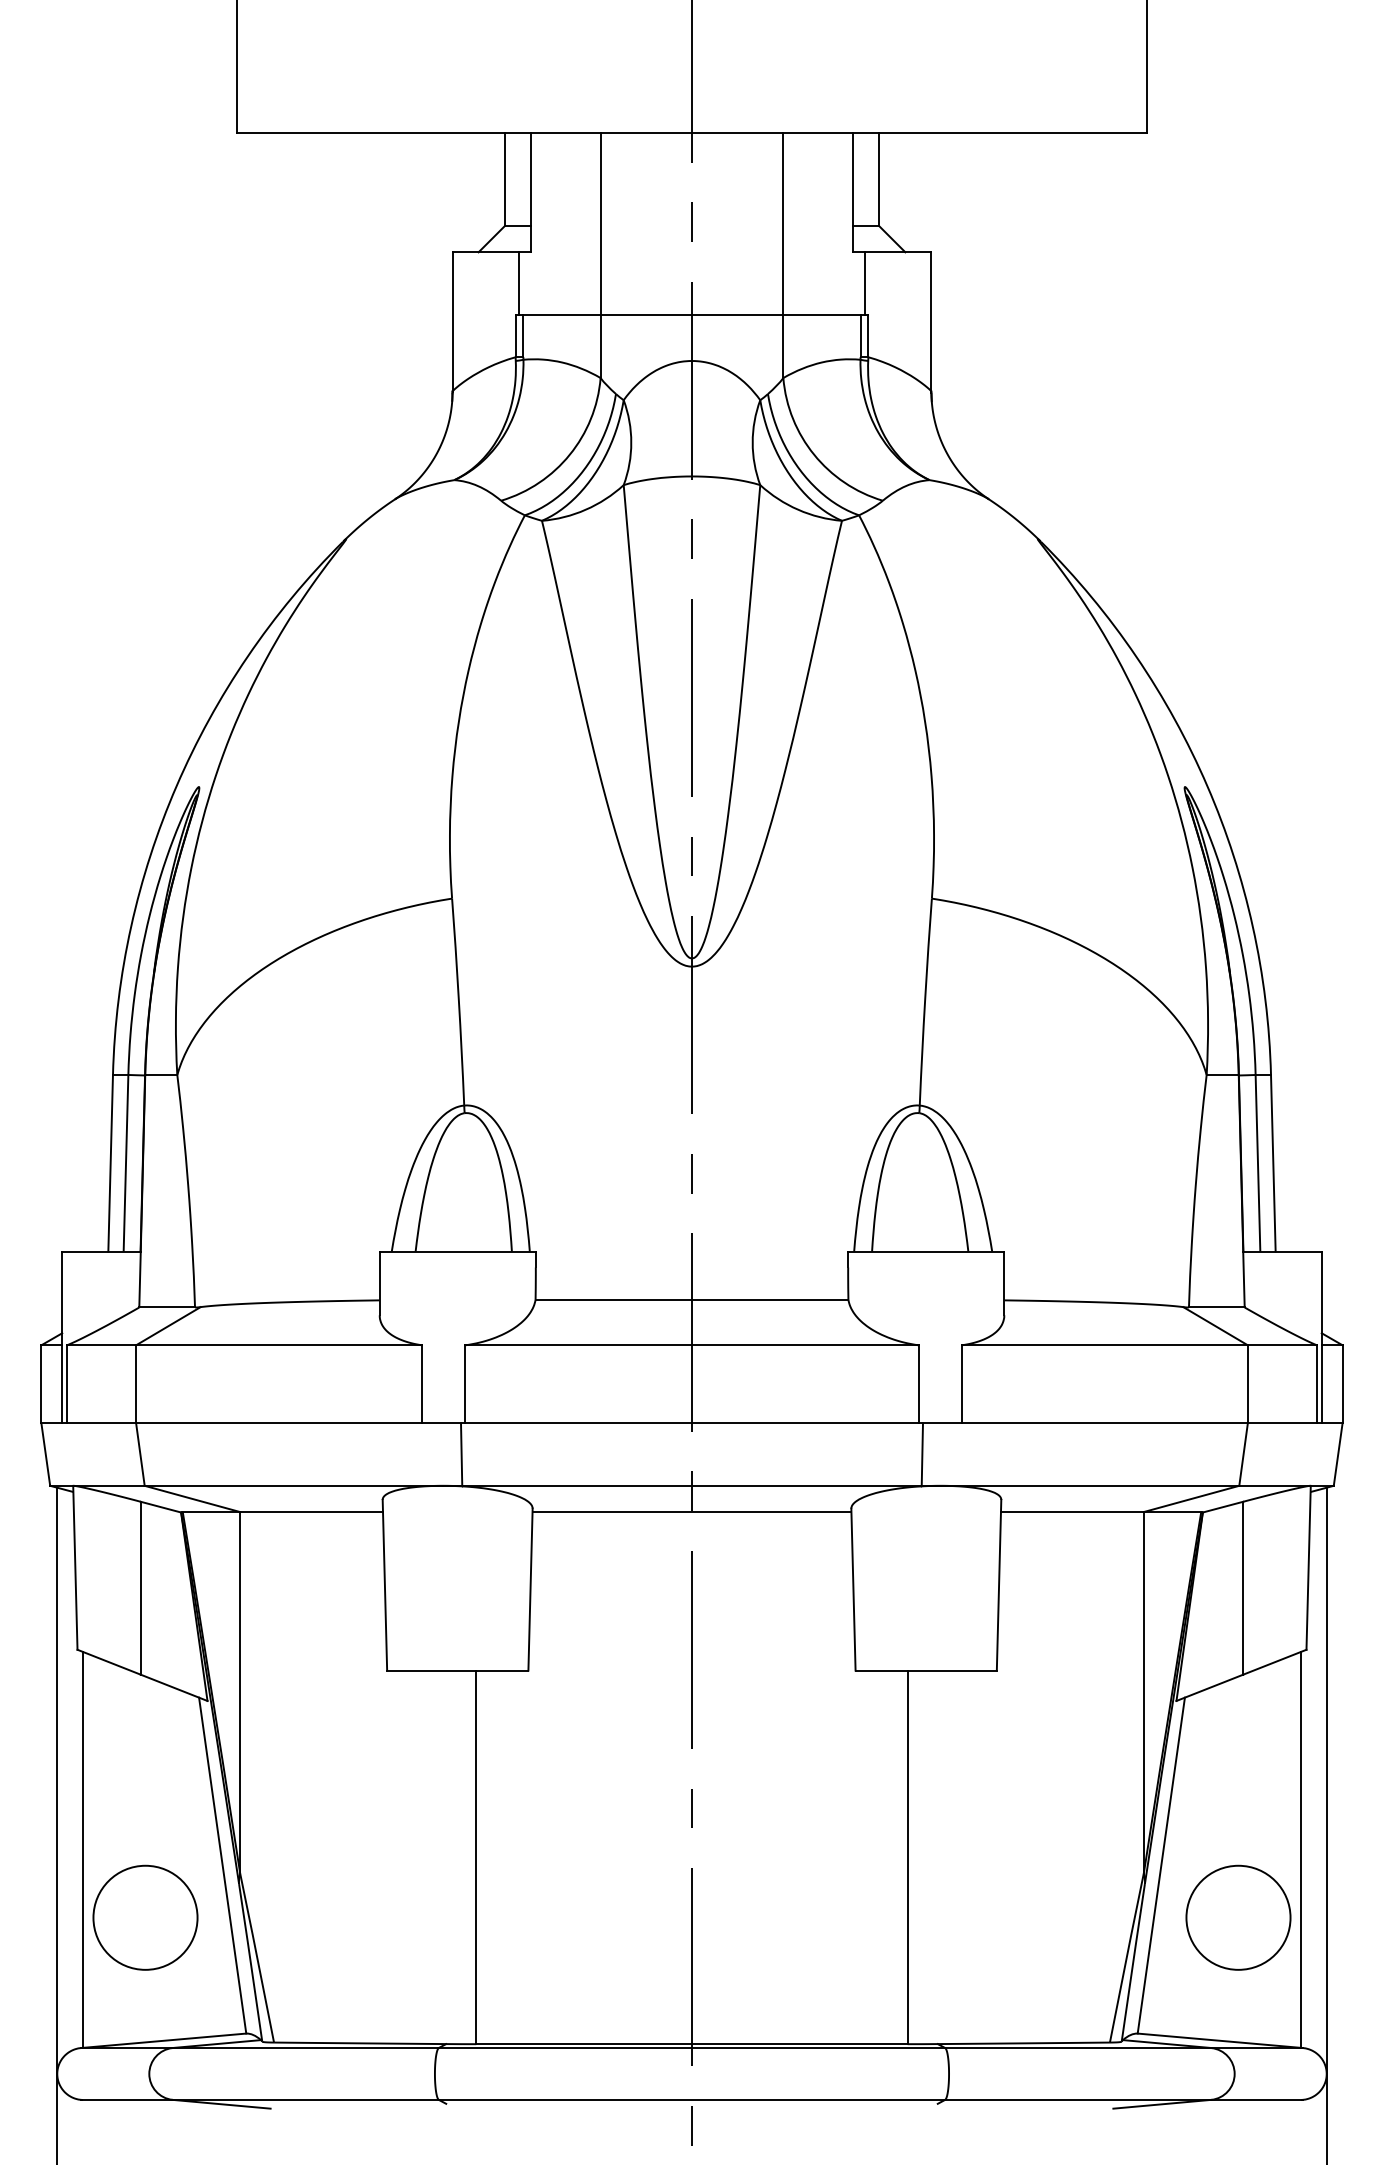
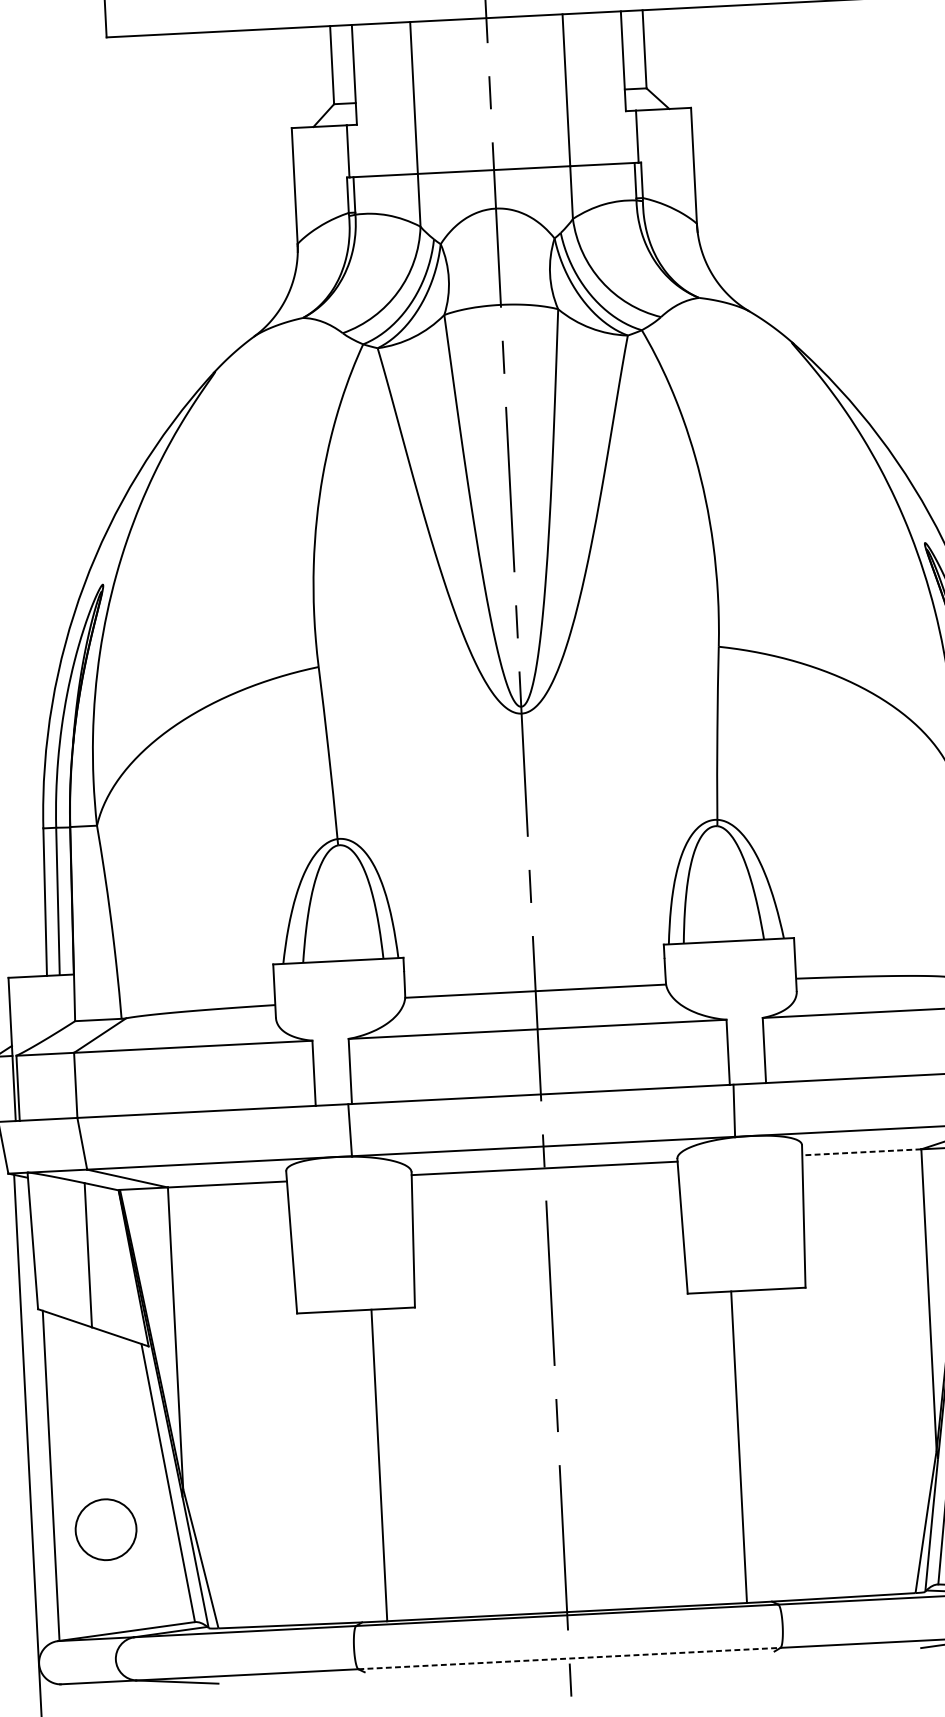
line: (1071, 1512) -> (861, 1152), solid -> dashed
circle: (145, 1917) -> (106, 1529), size x0.7
line: (692, 2099) -> (569, 1658), solid -> dashed

